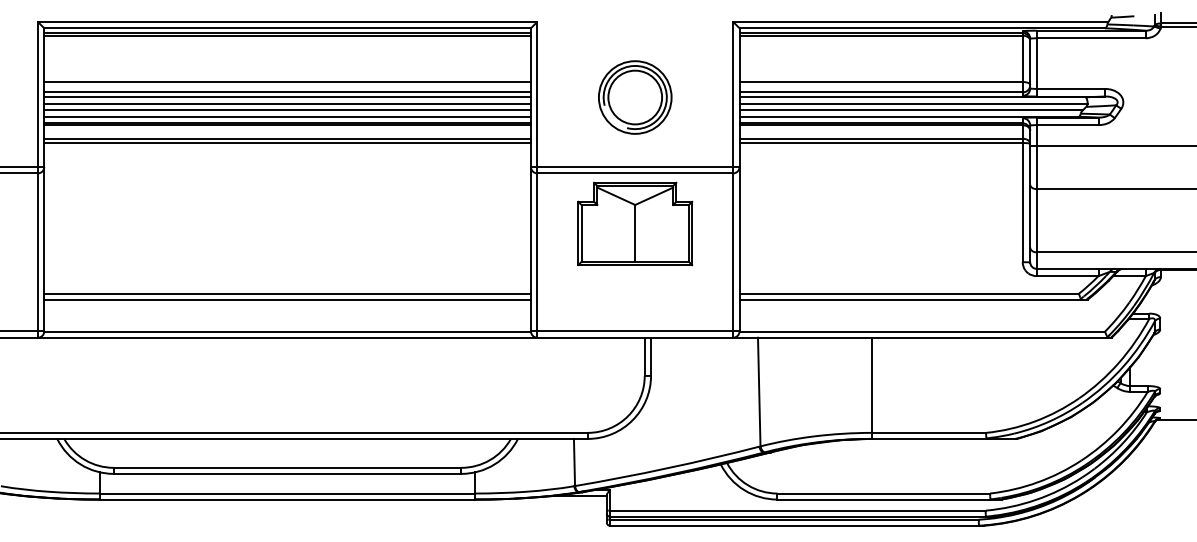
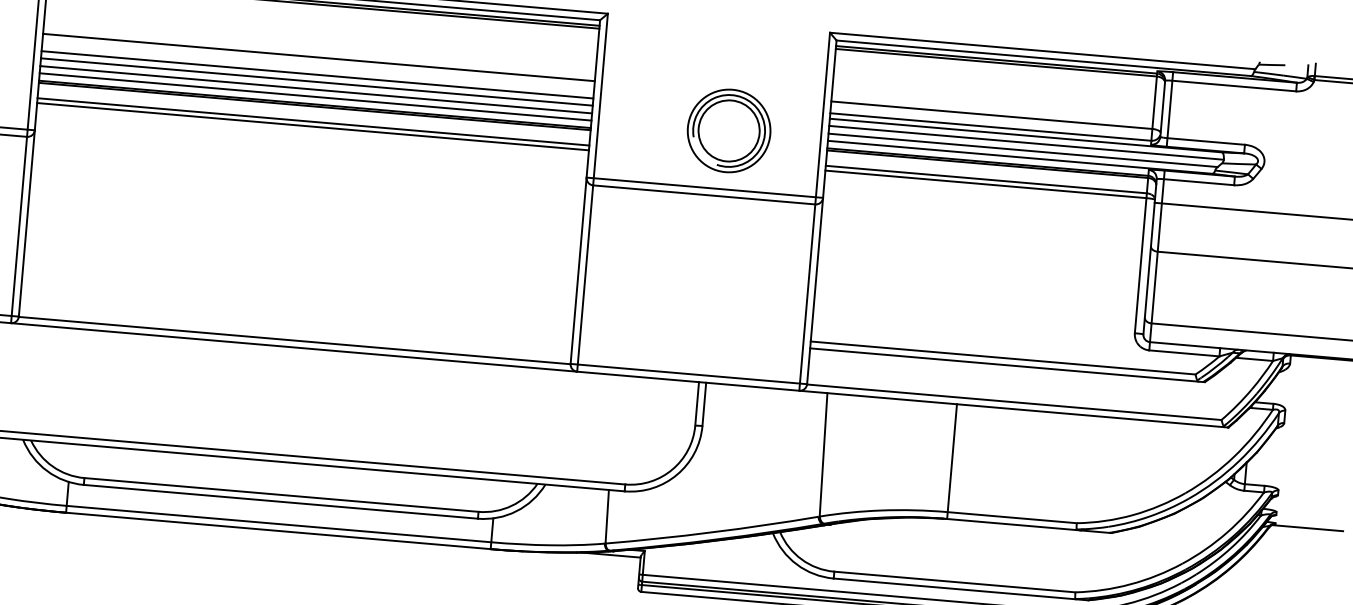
line: (287, 92) -> (317, 69), removed
part: (635, 97) -> (729, 130), moved
part: (635, 223) -> (699, 251), removed
line: (287, 293) -> (298, 297), removed
line: (287, 299) -> (297, 304), removed

